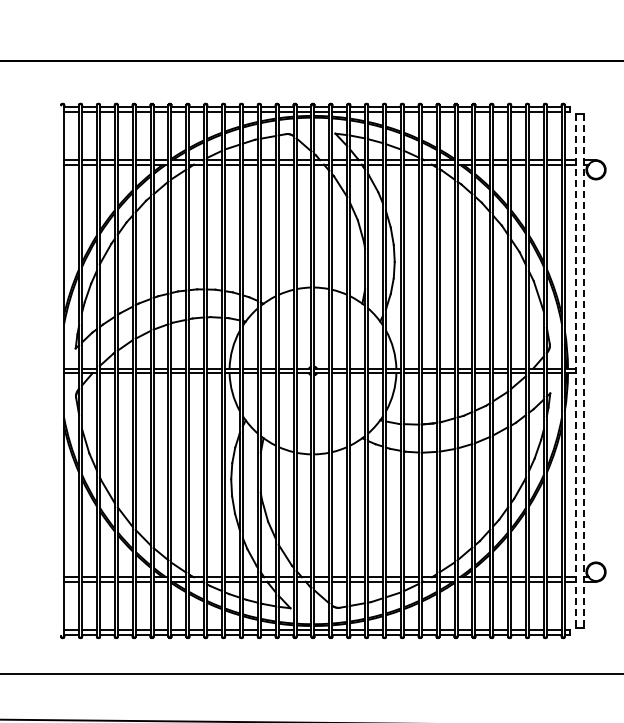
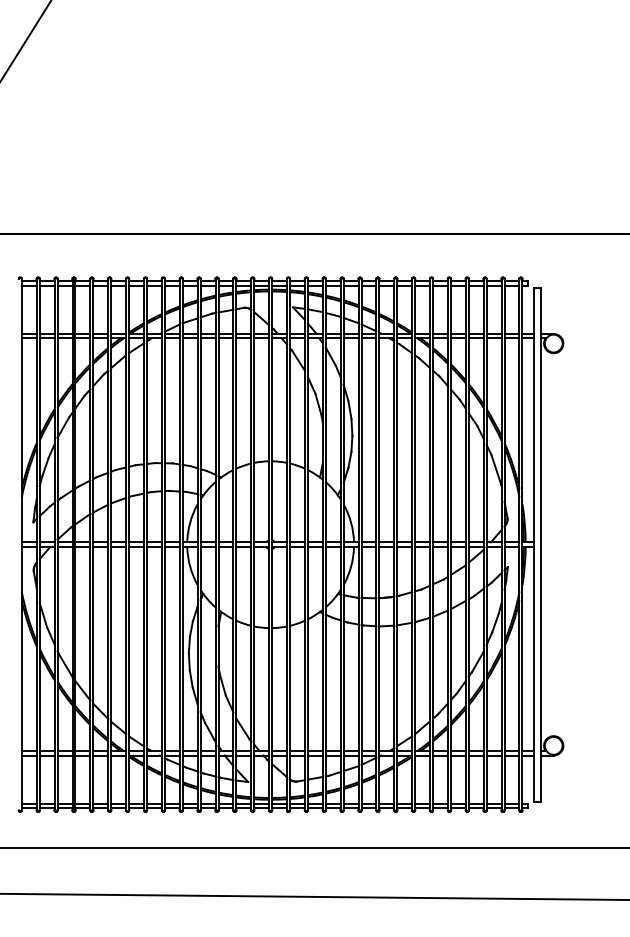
line: (575, 370) -> (533, 544), dashed -> solid
line: (583, 370) -> (541, 544), dashed -> solid

